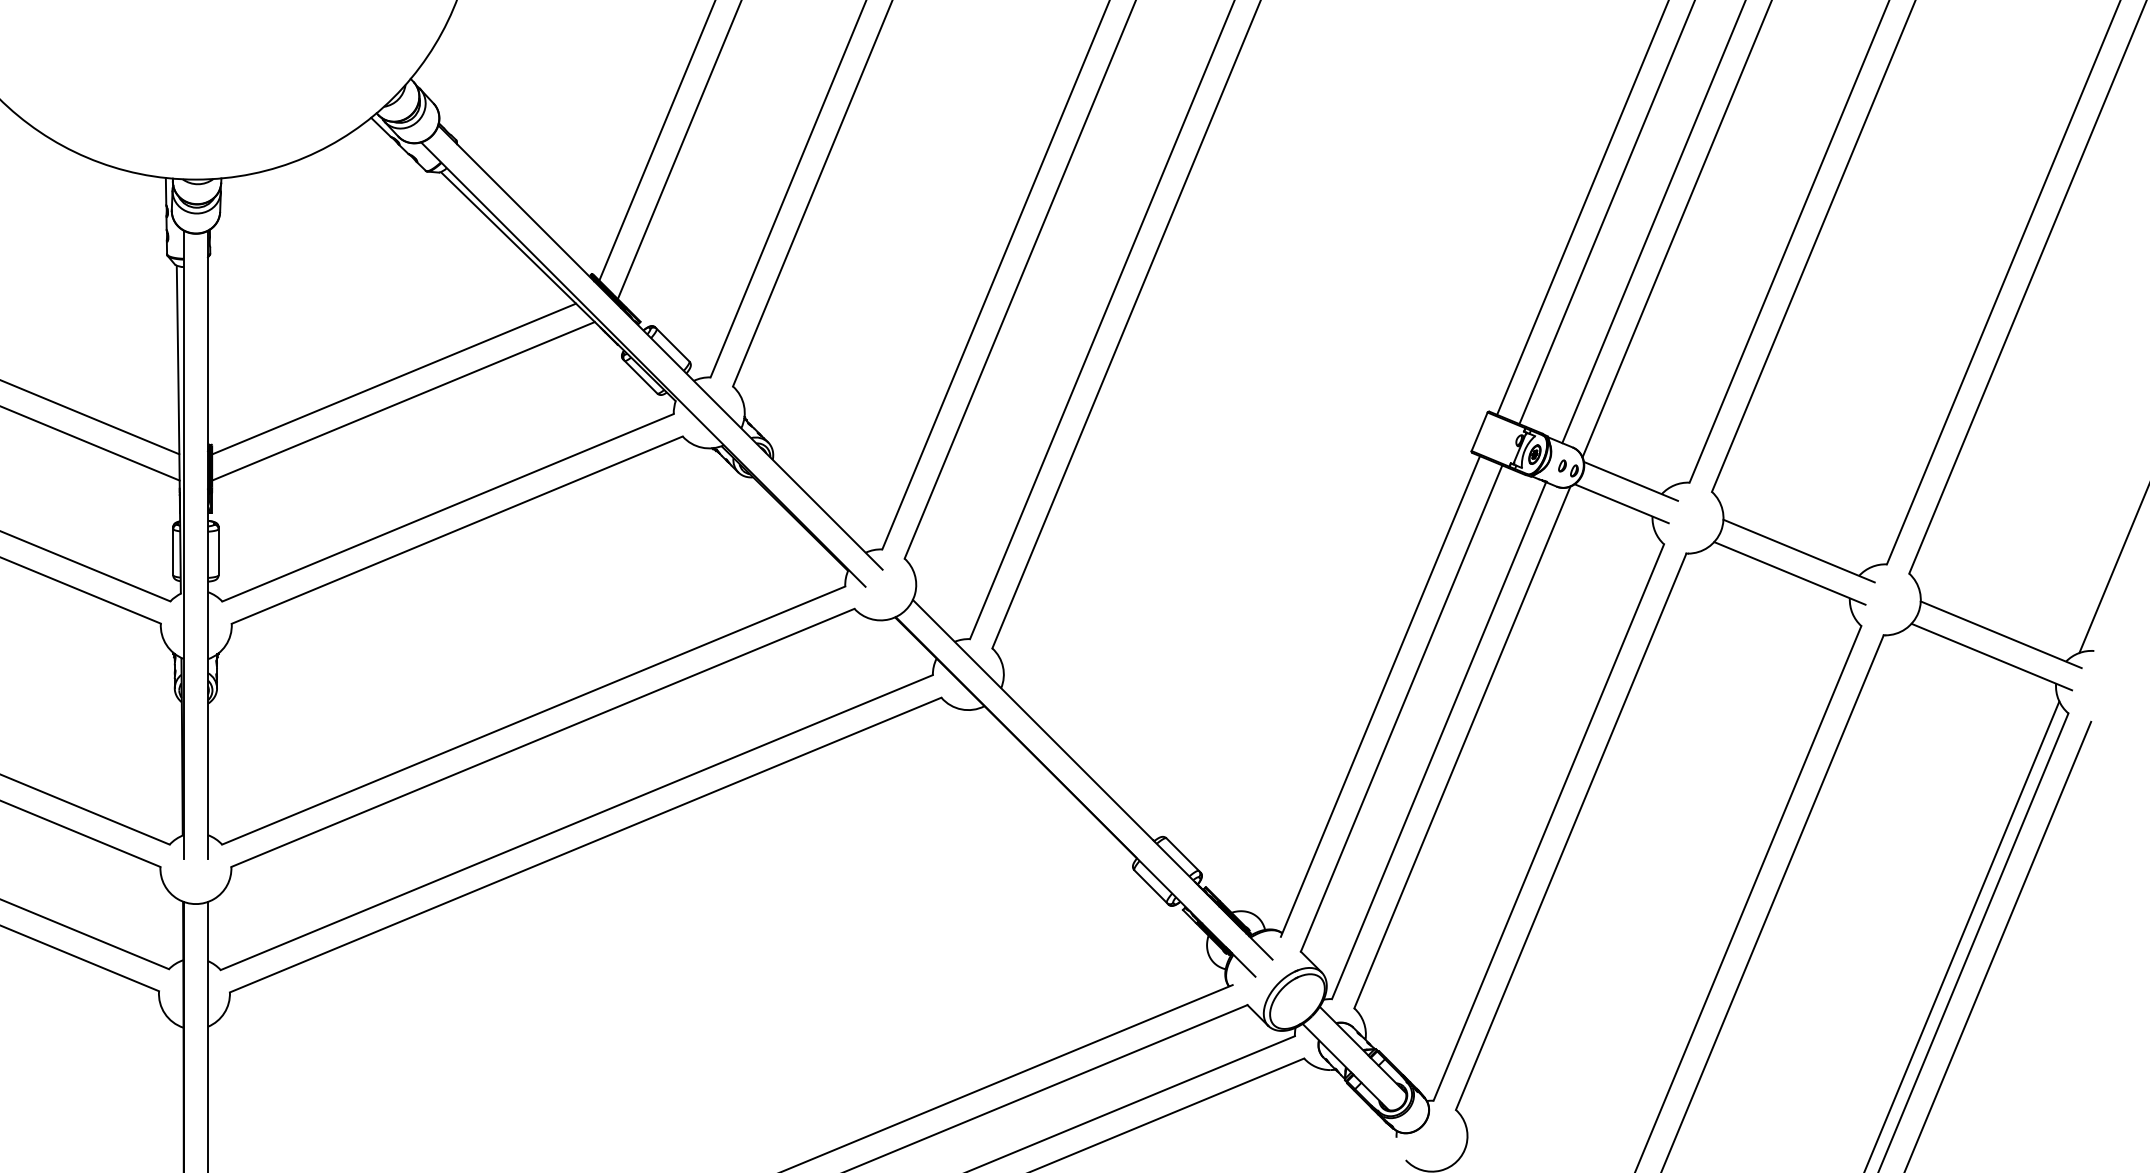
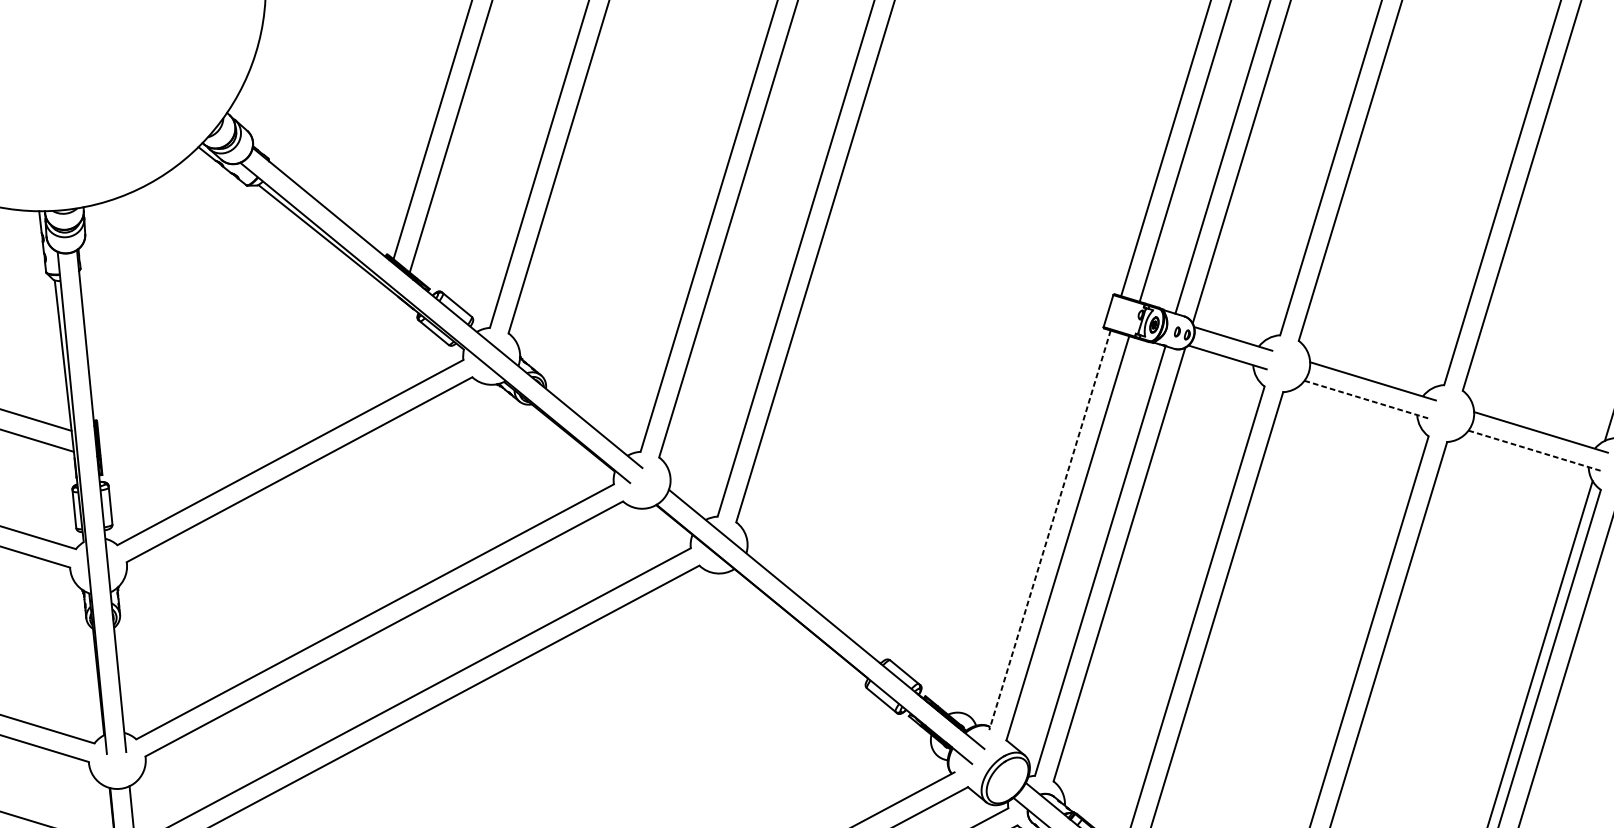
line: (394, 378) -> (237, 353), removed
line: (403, 401) -> (246, 371), removed
line: (1789, 573) -> (1367, 400), solid -> dashed
line: (1991, 657) -> (1535, 451), solid -> dashed
line: (1380, 696) -> (1050, 530), solid -> dashed

